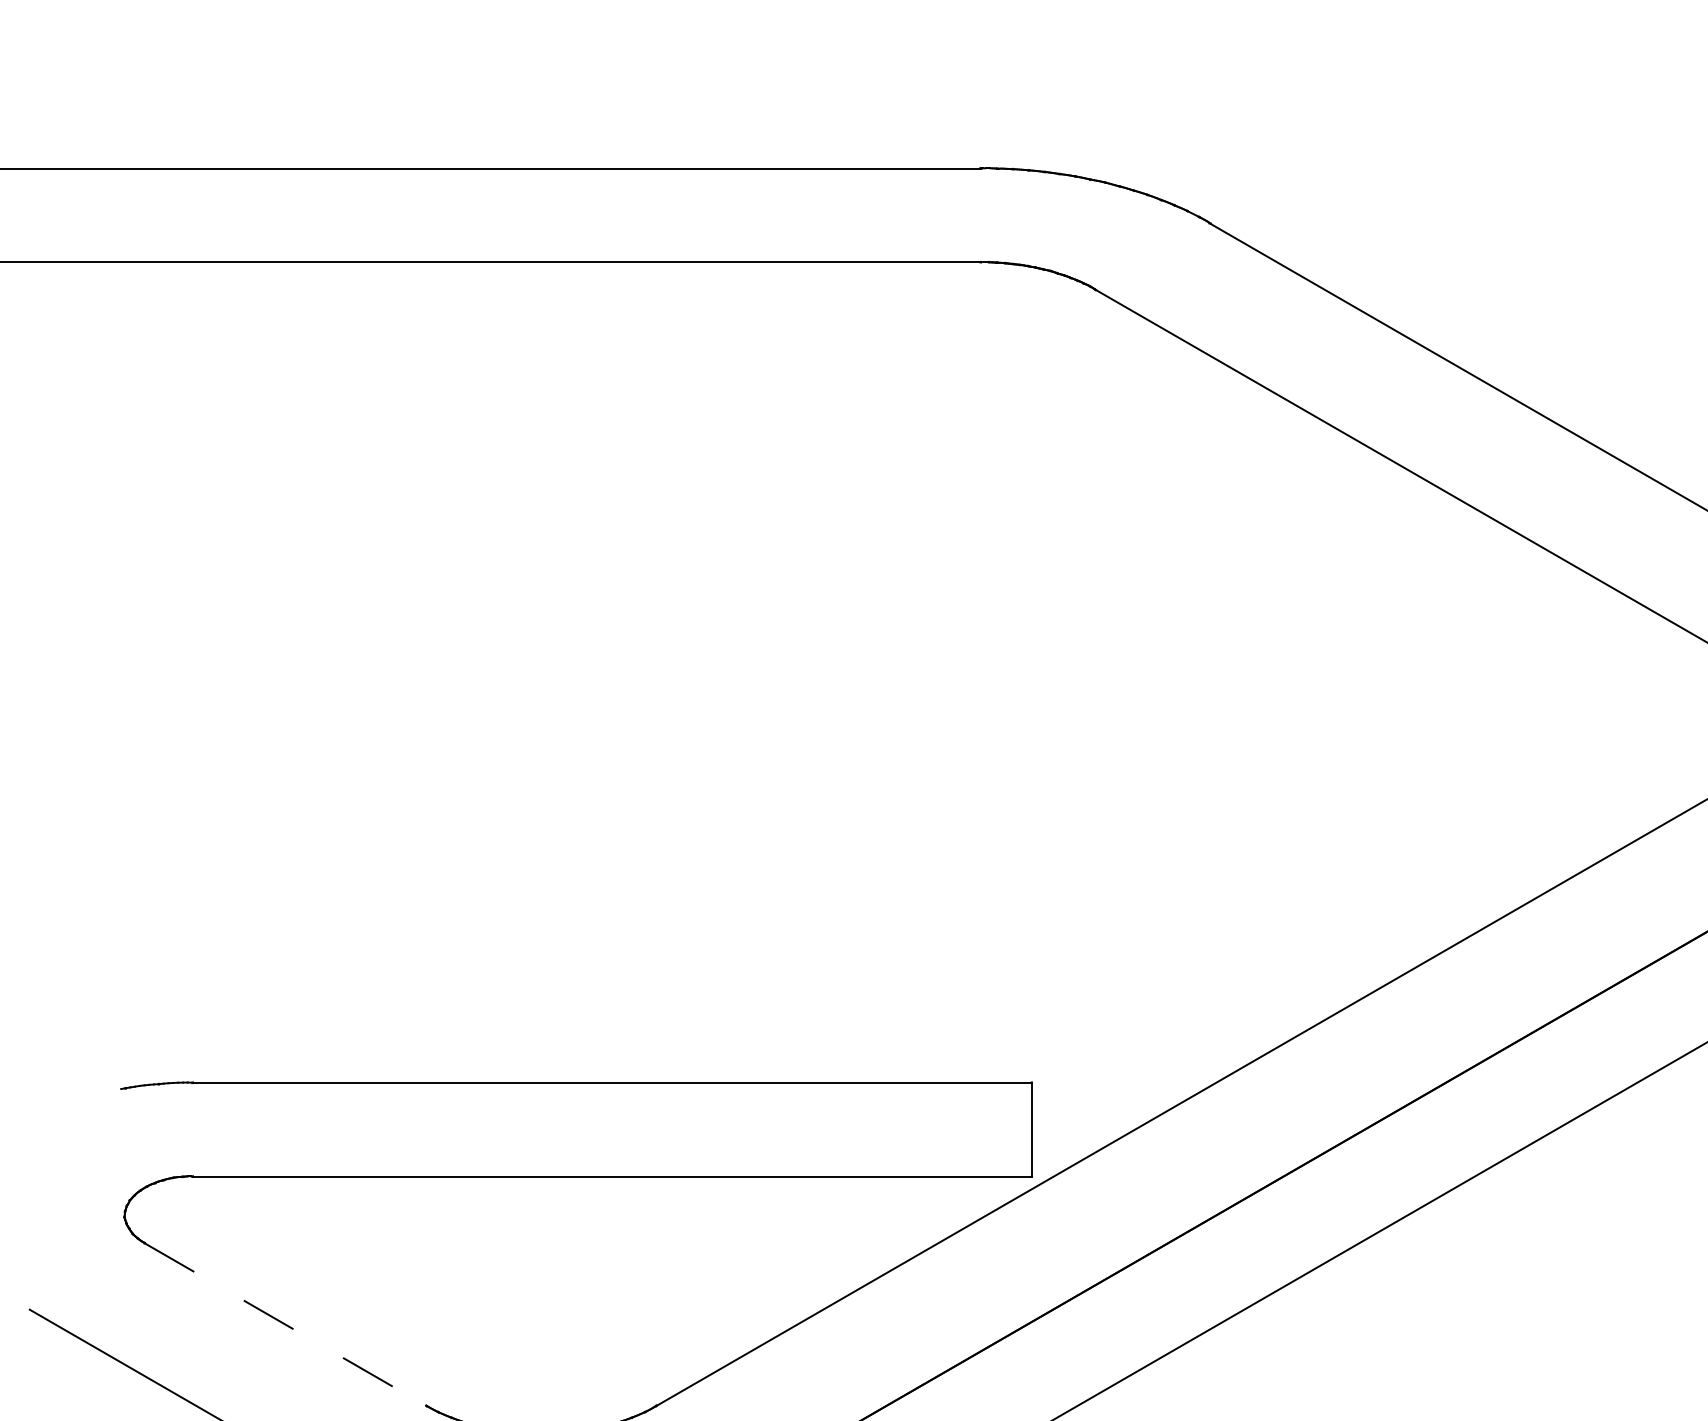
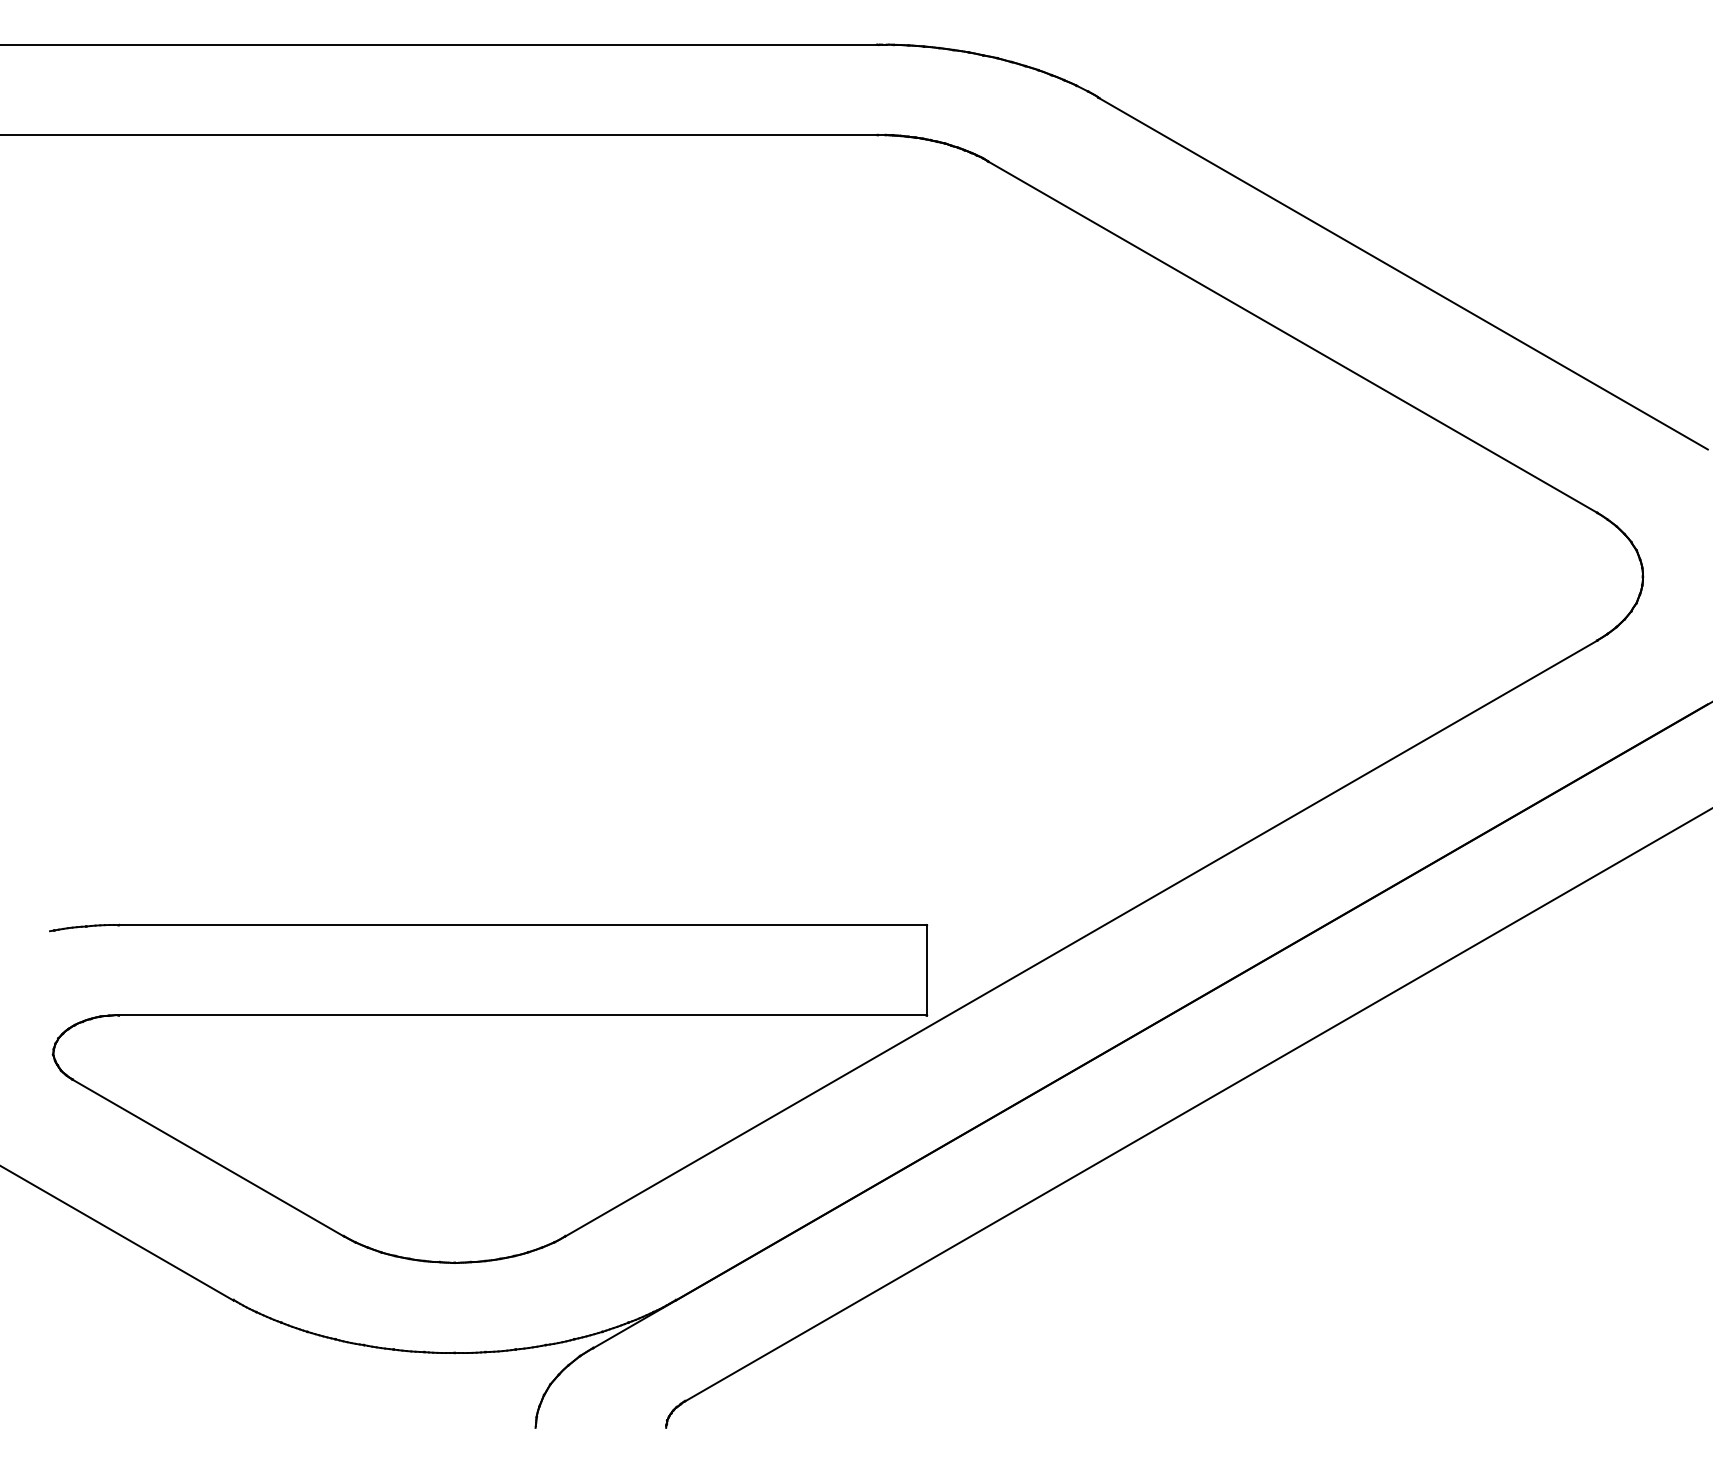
line: (285, 1325) -> (208, 1158), dashed -> solid

